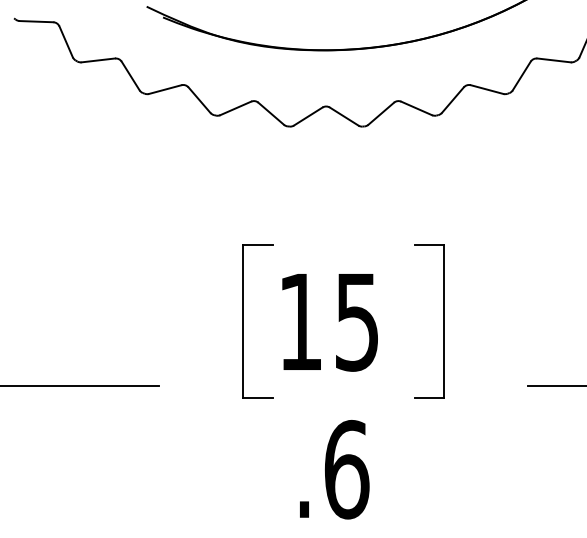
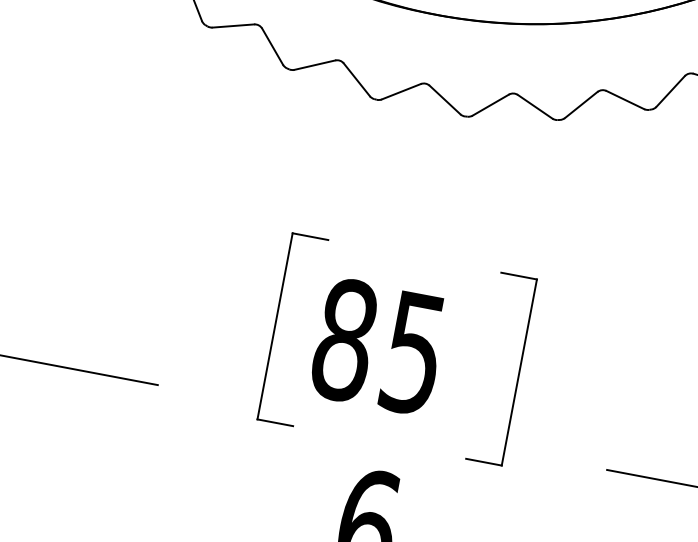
text: (300, 321) -> (344, 339), 15 -> 85

